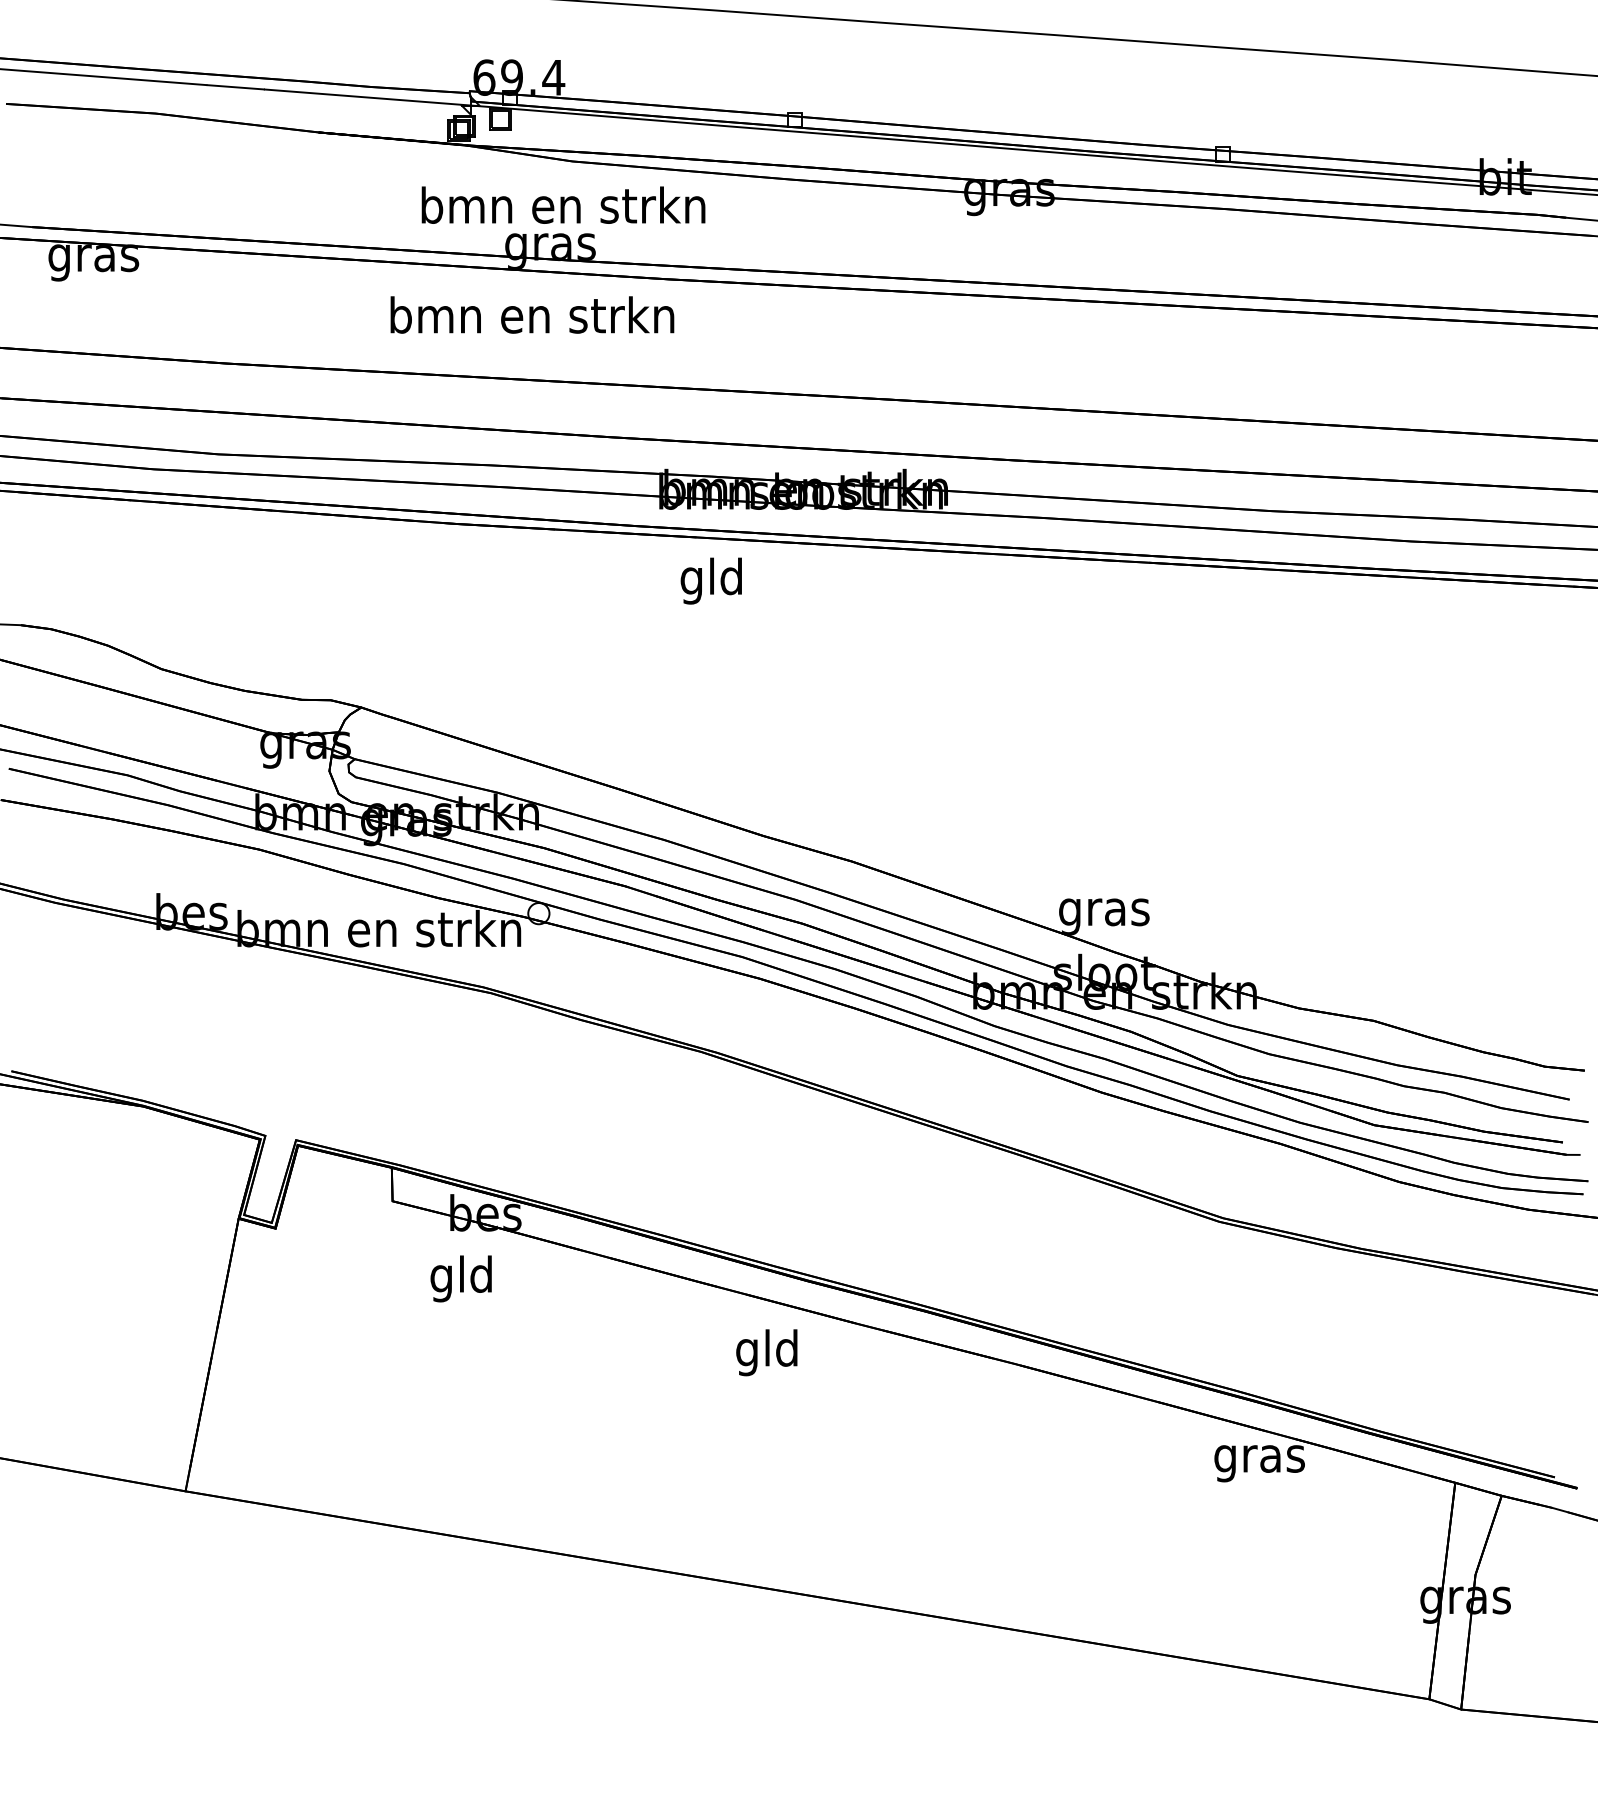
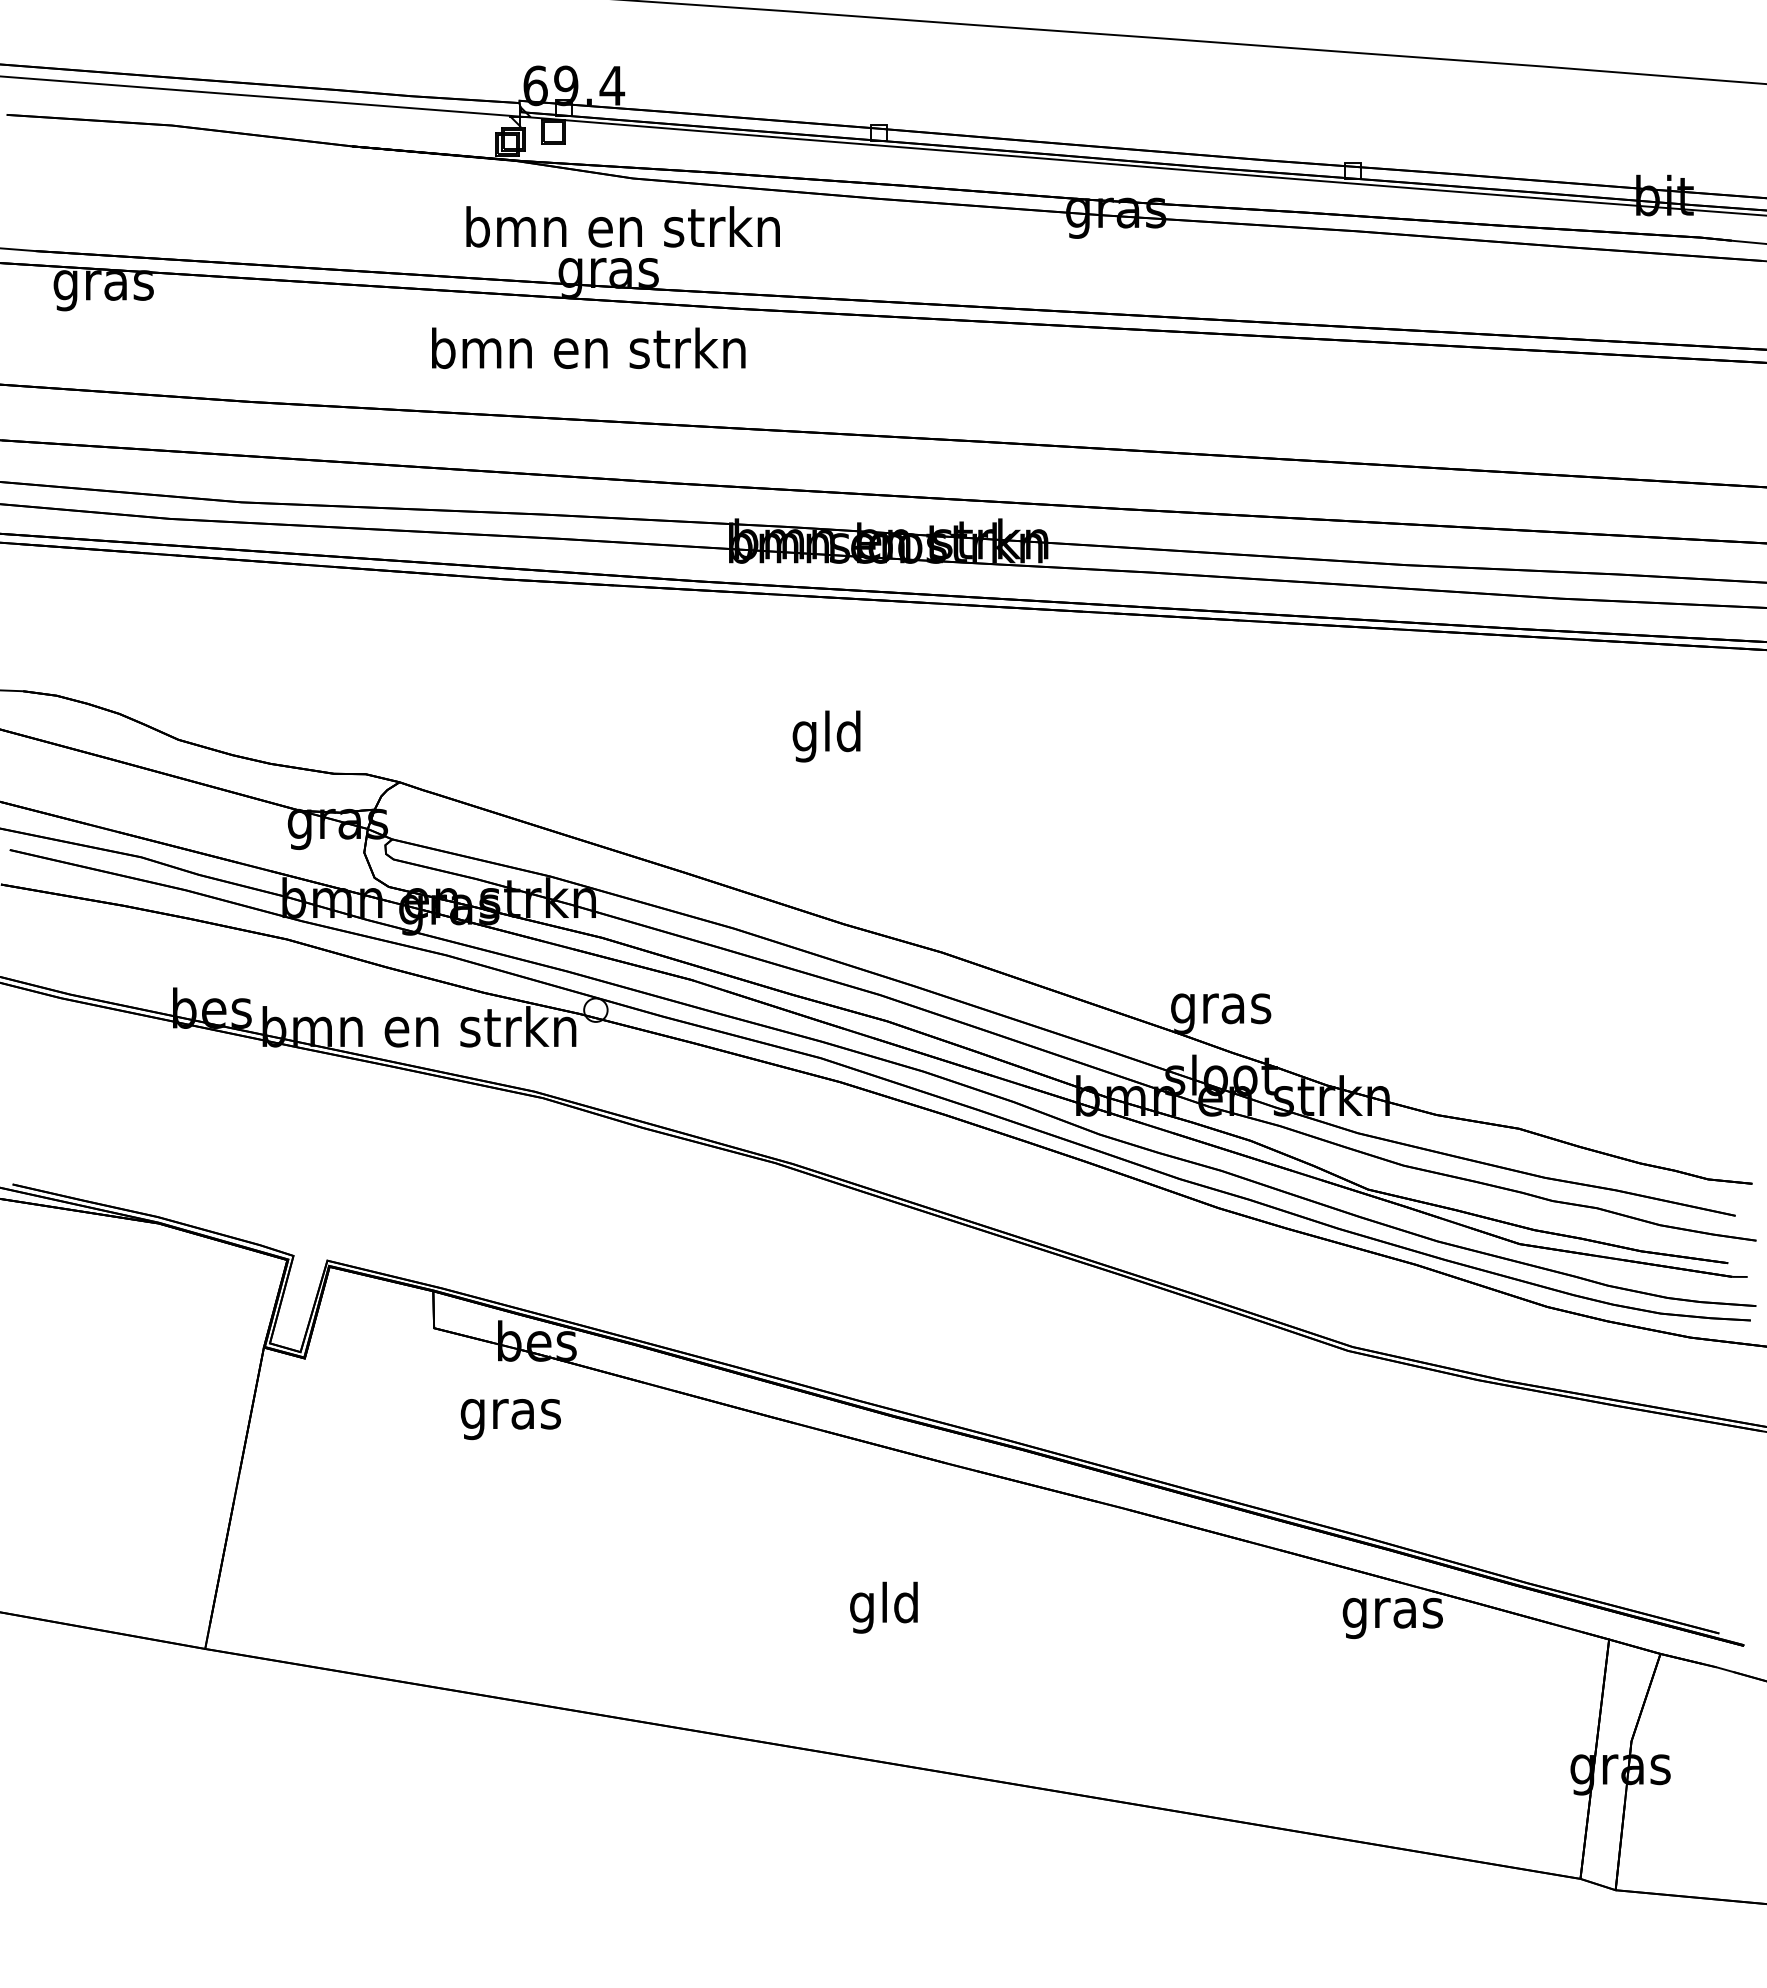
text: (711, 581) -> (826, 736), moved
text: (461, 1279) -> (510, 1414), gld -> gras
text: (766, 1352) -> (883, 1607), moved

